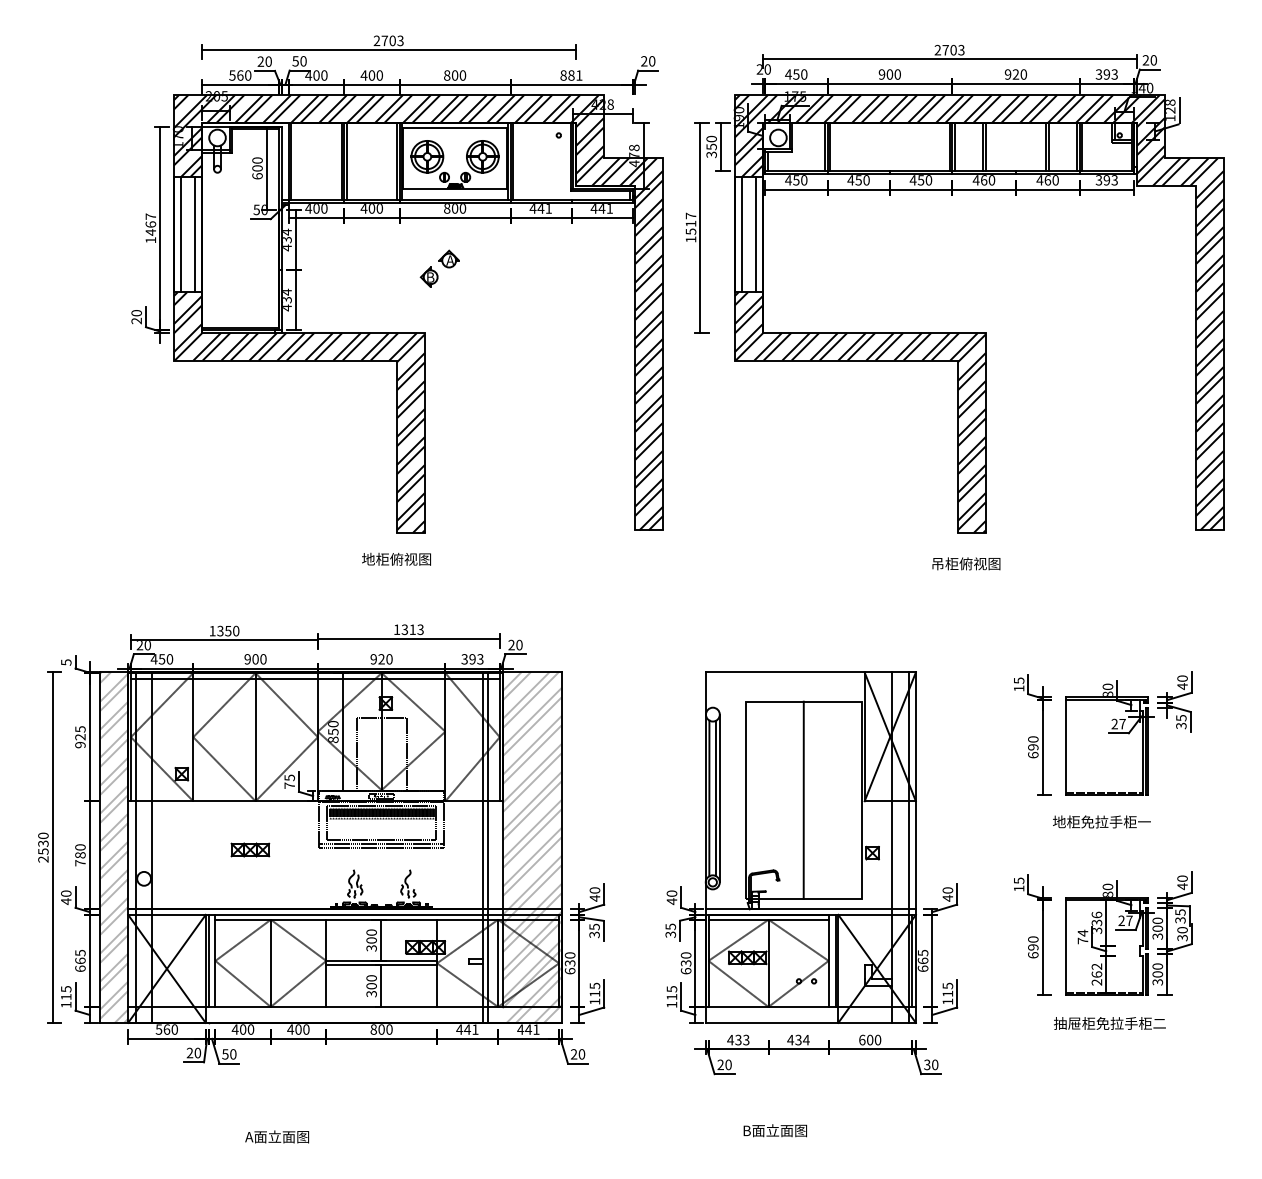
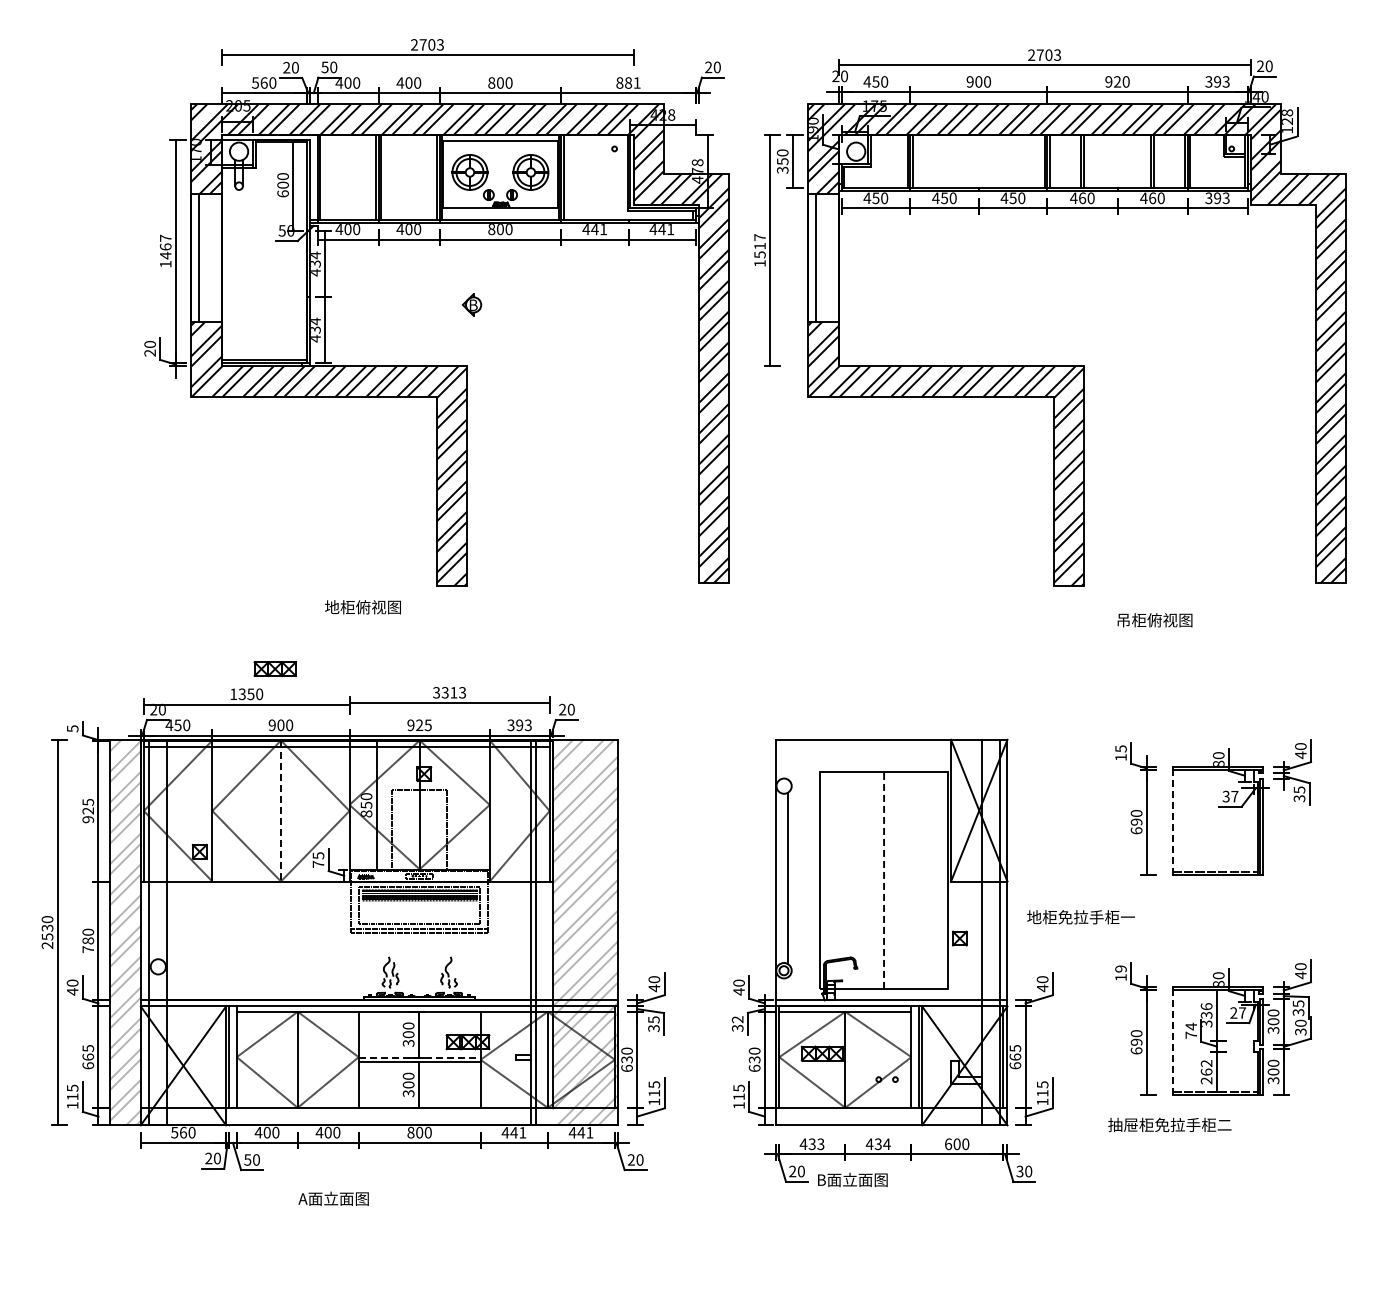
line: (194, 234) -> (213, 257), removed
line: (755, 234) -> (831, 257), removed
part: (448, 258) -> (493, 284), removed
text: (396, 559) -> (362, 607), moved
text: (965, 564) -> (1154, 620), moved
text: (396, 629) -> (436, 692), 1313 -> 3313
text: (388, 658) -> (427, 724), 920 -> 925
text: (1114, 724) -> (1225, 796), 27 -> 37
line: (256, 737) -> (281, 811), solid -> dashed
line: (1065, 747) -> (1172, 822), solid -> dashed
line: (709, 798) -> (780, 878), removed
line: (719, 798) -> (791, 878), removed
line: (804, 800) -> (884, 880), solid -> dashed
text: (1101, 822) -> (1080, 917), moved
part: (249, 850) -> (274, 669), moved
text: (1018, 880) -> (1120, 968), 15 -> 19
text: (670, 926) -> (737, 1019), 35 -> 32
line: (1065, 947) -> (1172, 1042), solid -> dashed
line: (381, 961) -> (419, 1057), solid -> dashed
text: (1109, 1023) -> (1169, 1124), moved
text: (775, 1130) -> (852, 1179), moved
text: (276, 1136) -> (333, 1198), moved

